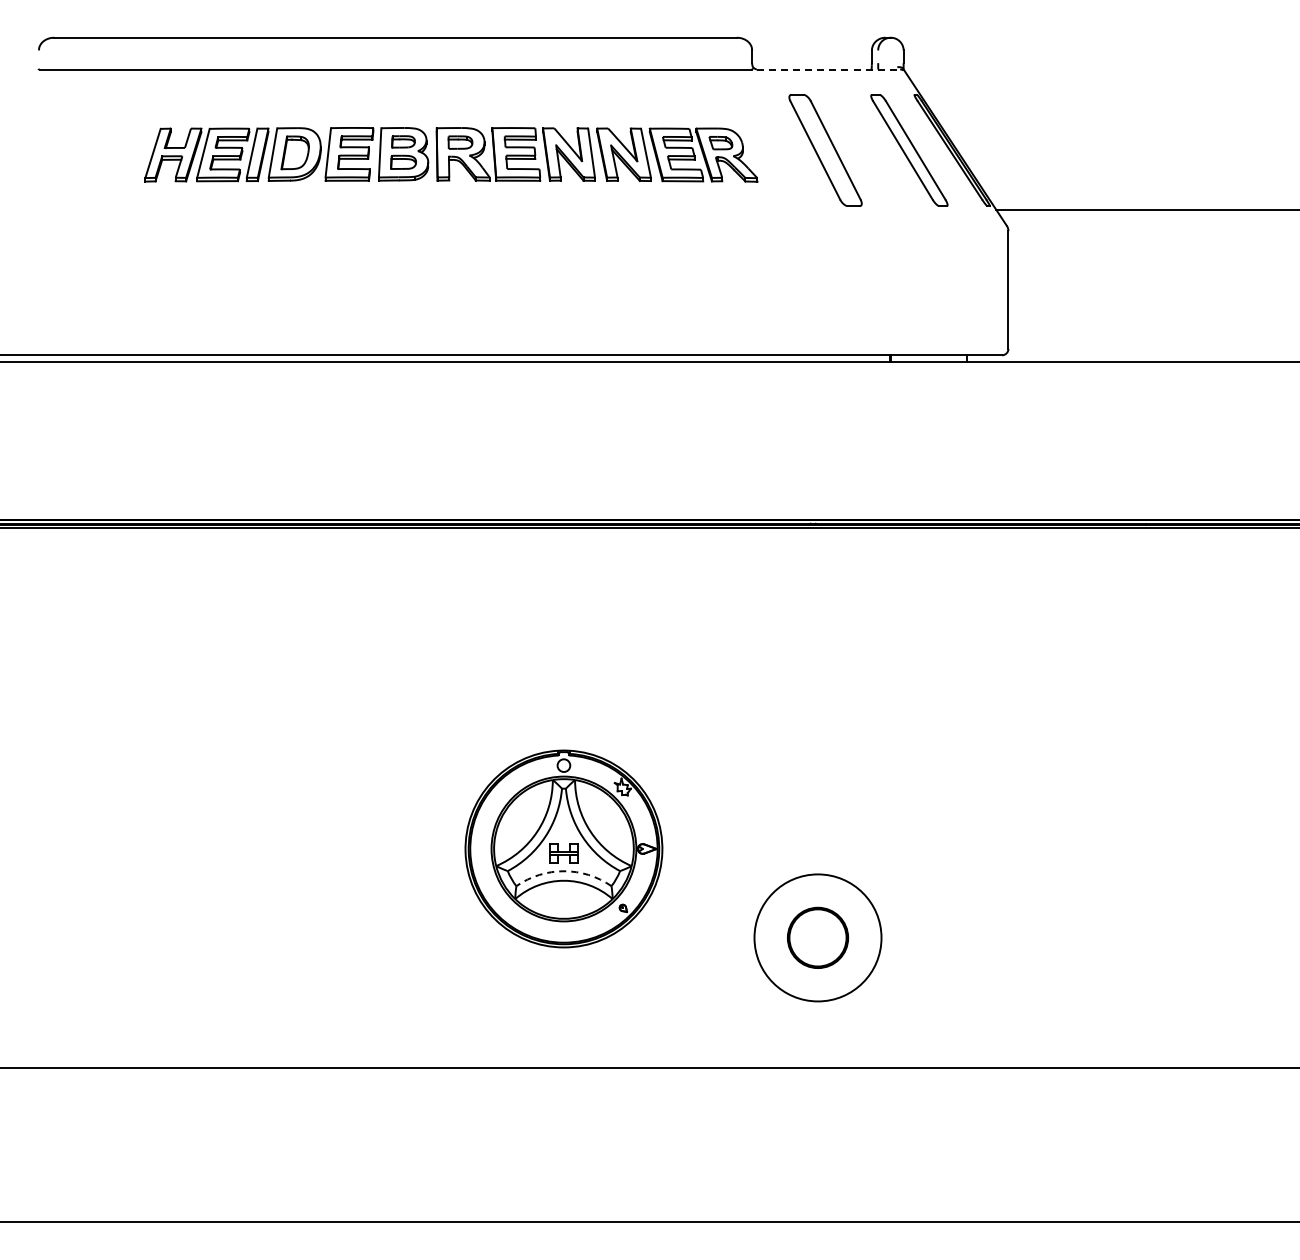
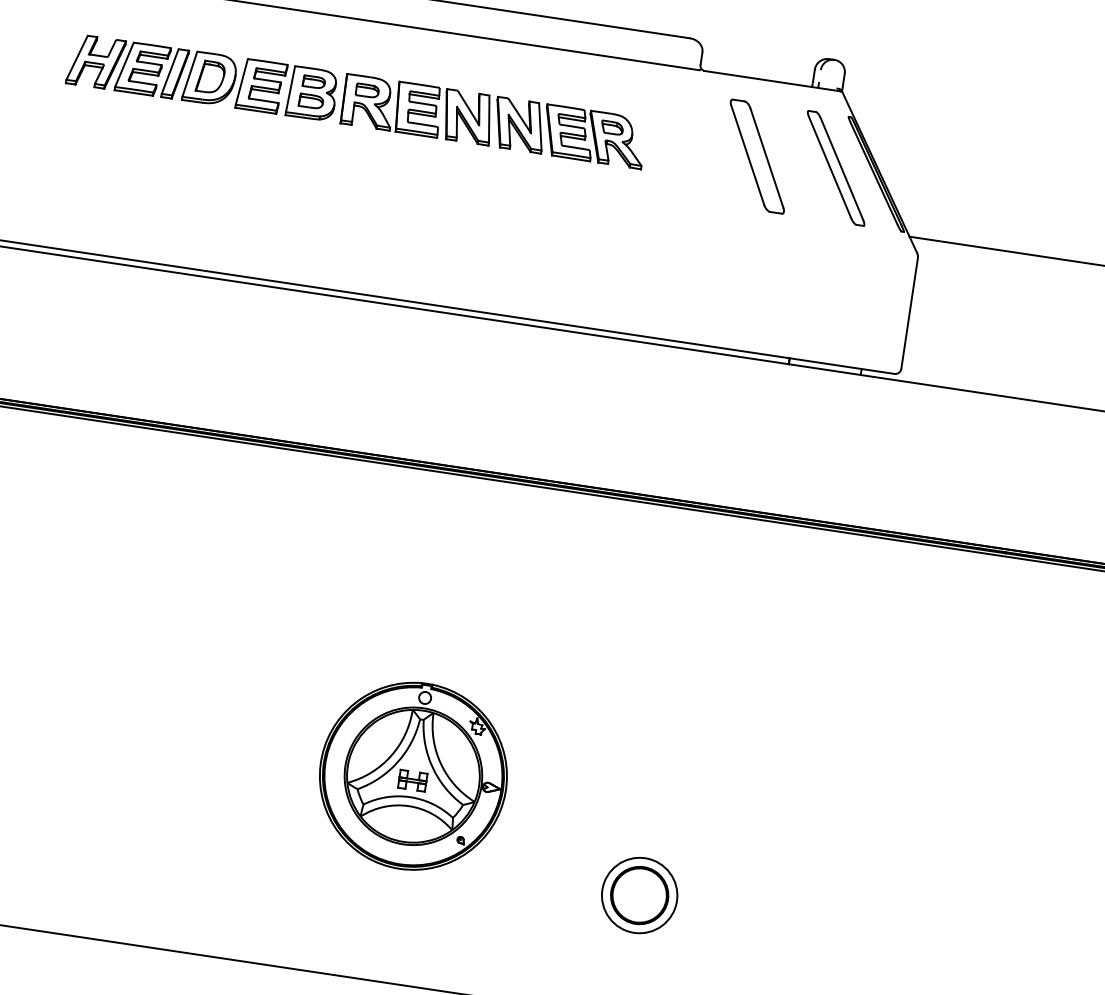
line: (828, 69) -> (771, 80), dashed -> solid
part: (451, 154) -> (357, 100), moved
arc: (563, 871) -> (409, 797), dashed -> solid
circle: (817, 937) -> (639, 895), size x0.62

